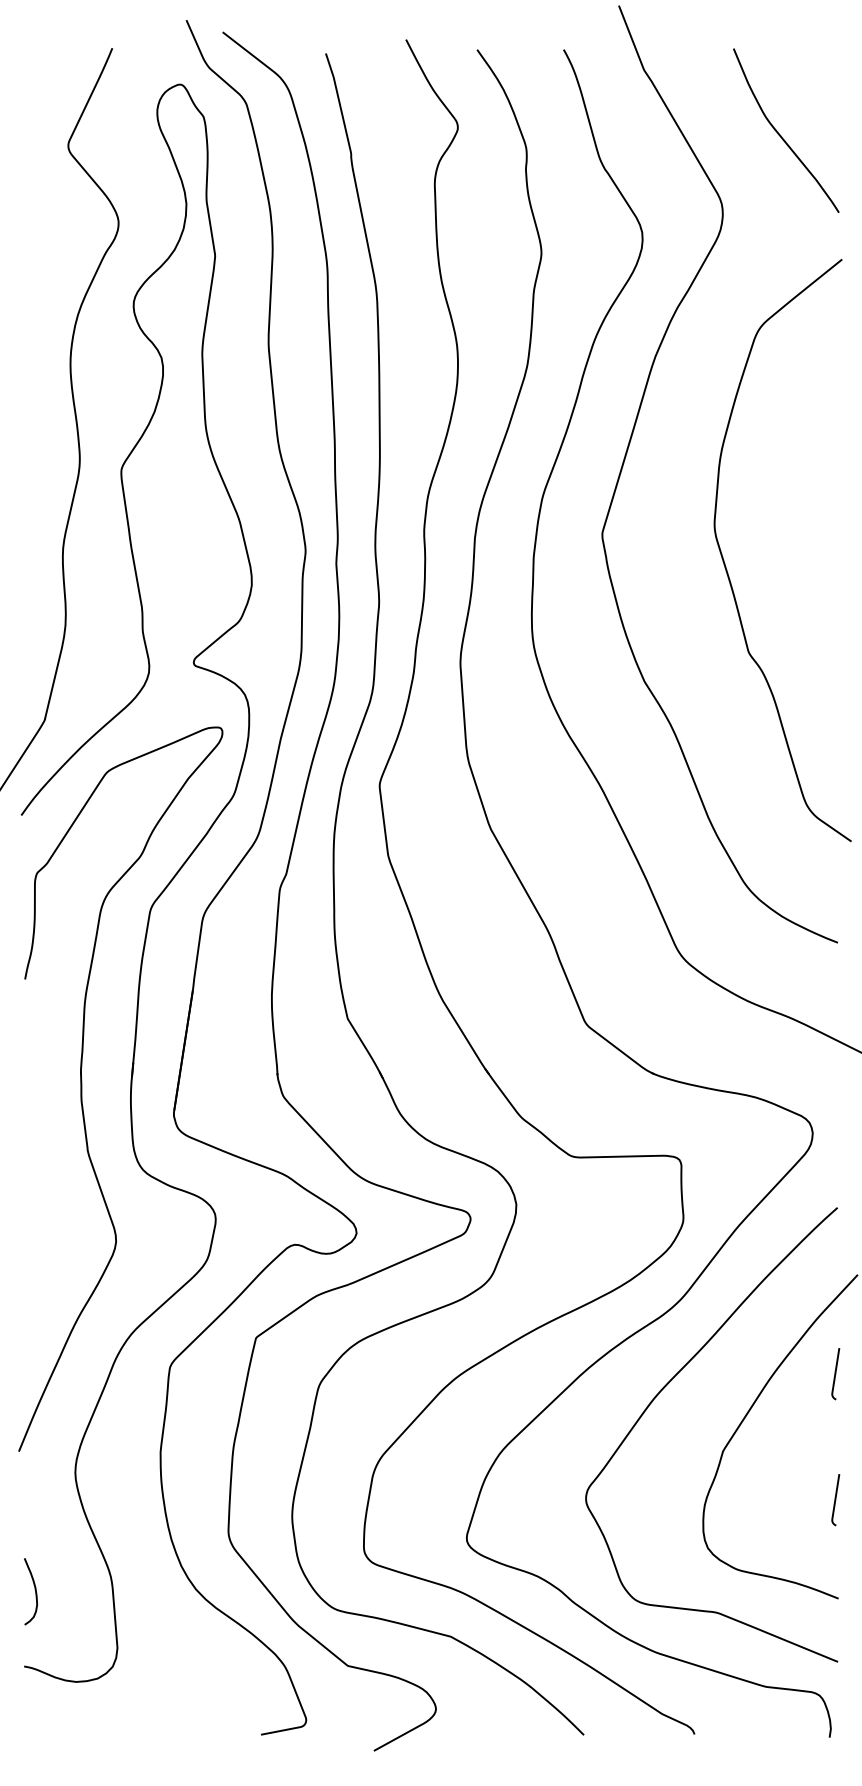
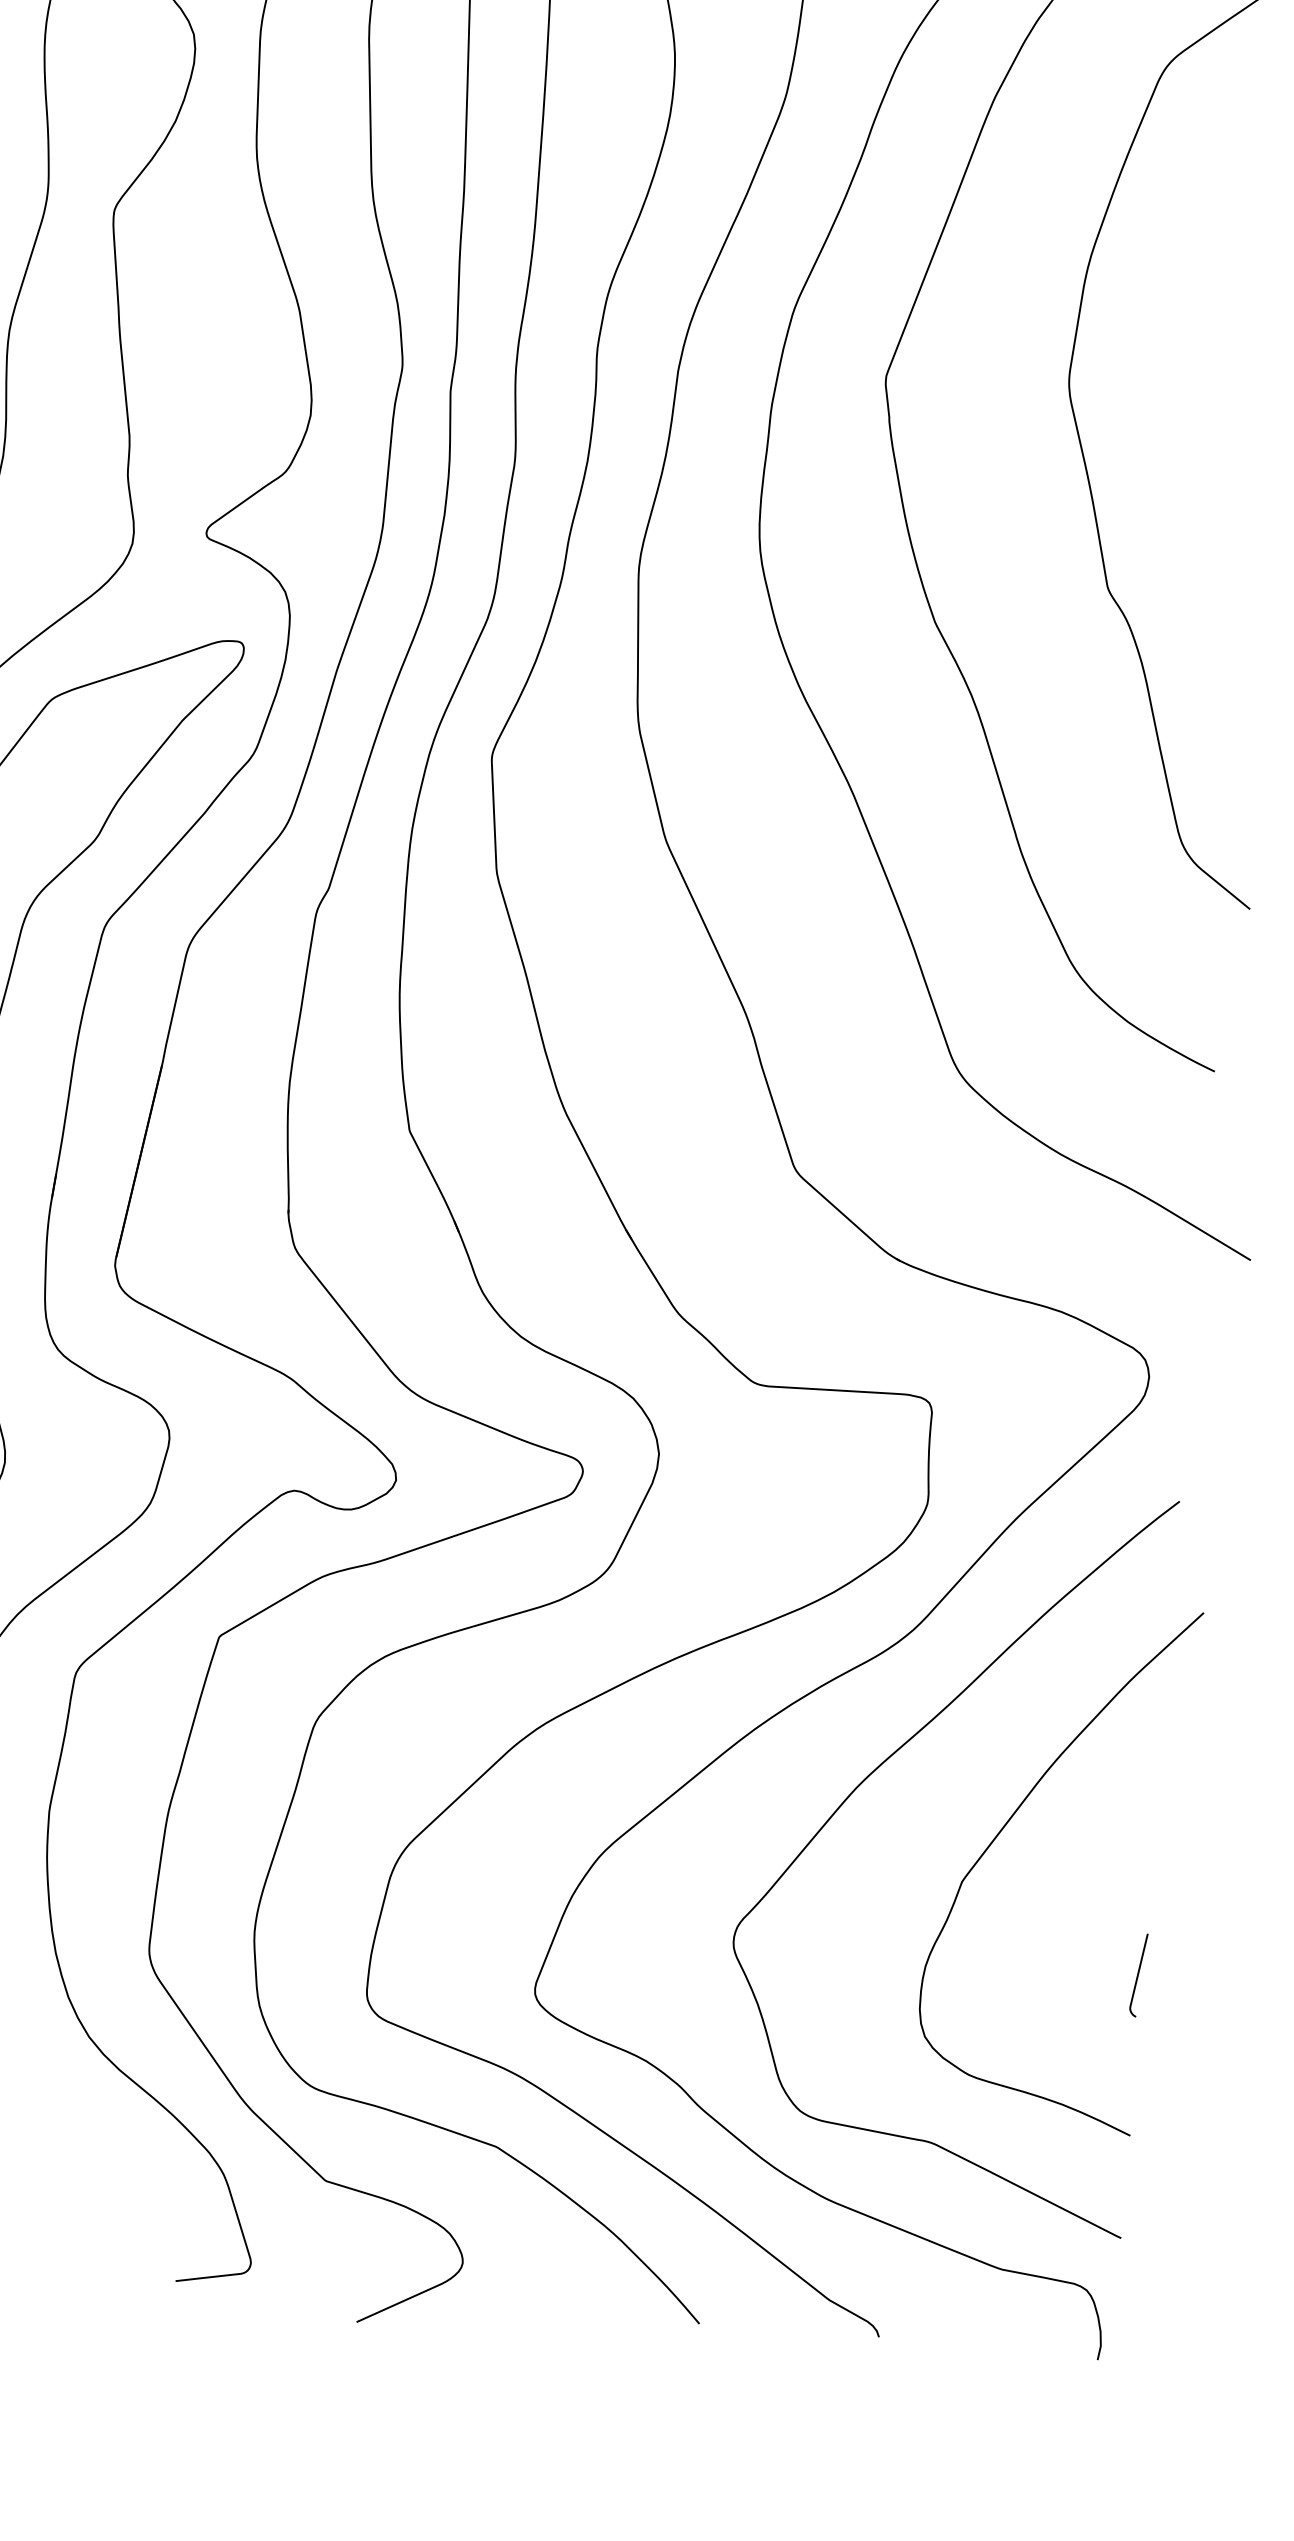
curve: (835, 1374) -> (1154, 1771), removed

